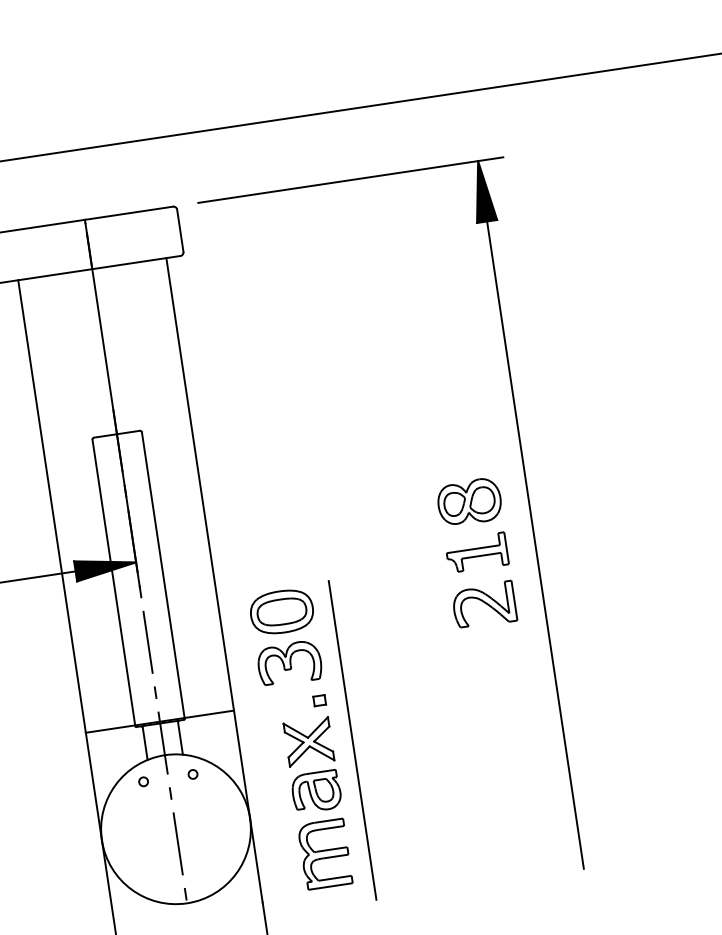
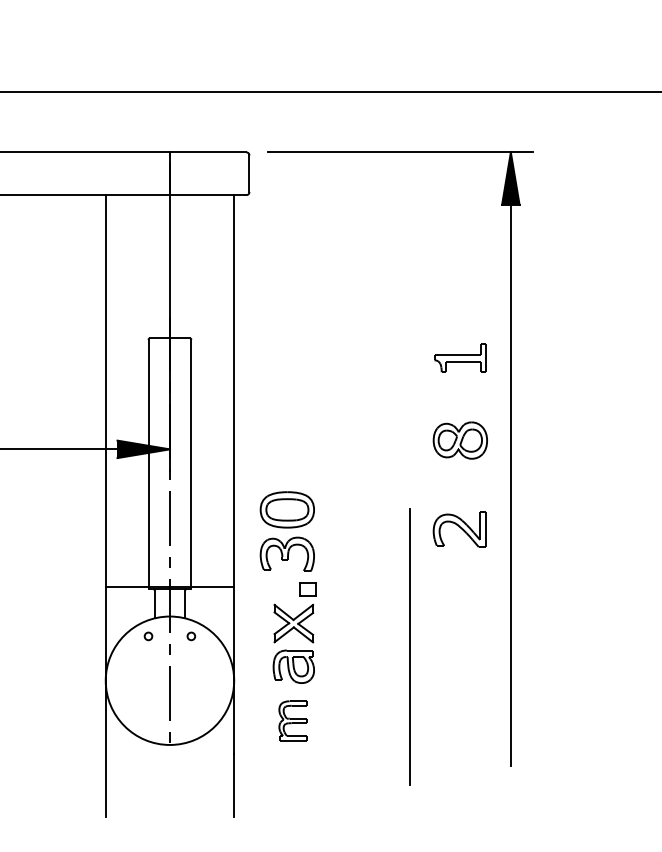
part: (477, 551) -> (460, 357), moved
part: (318, 700) -> (307, 589), size x1.6
line: (351, 740) -> (409, 646), moved
part: (324, 853) -> (292, 720), size x0.7

